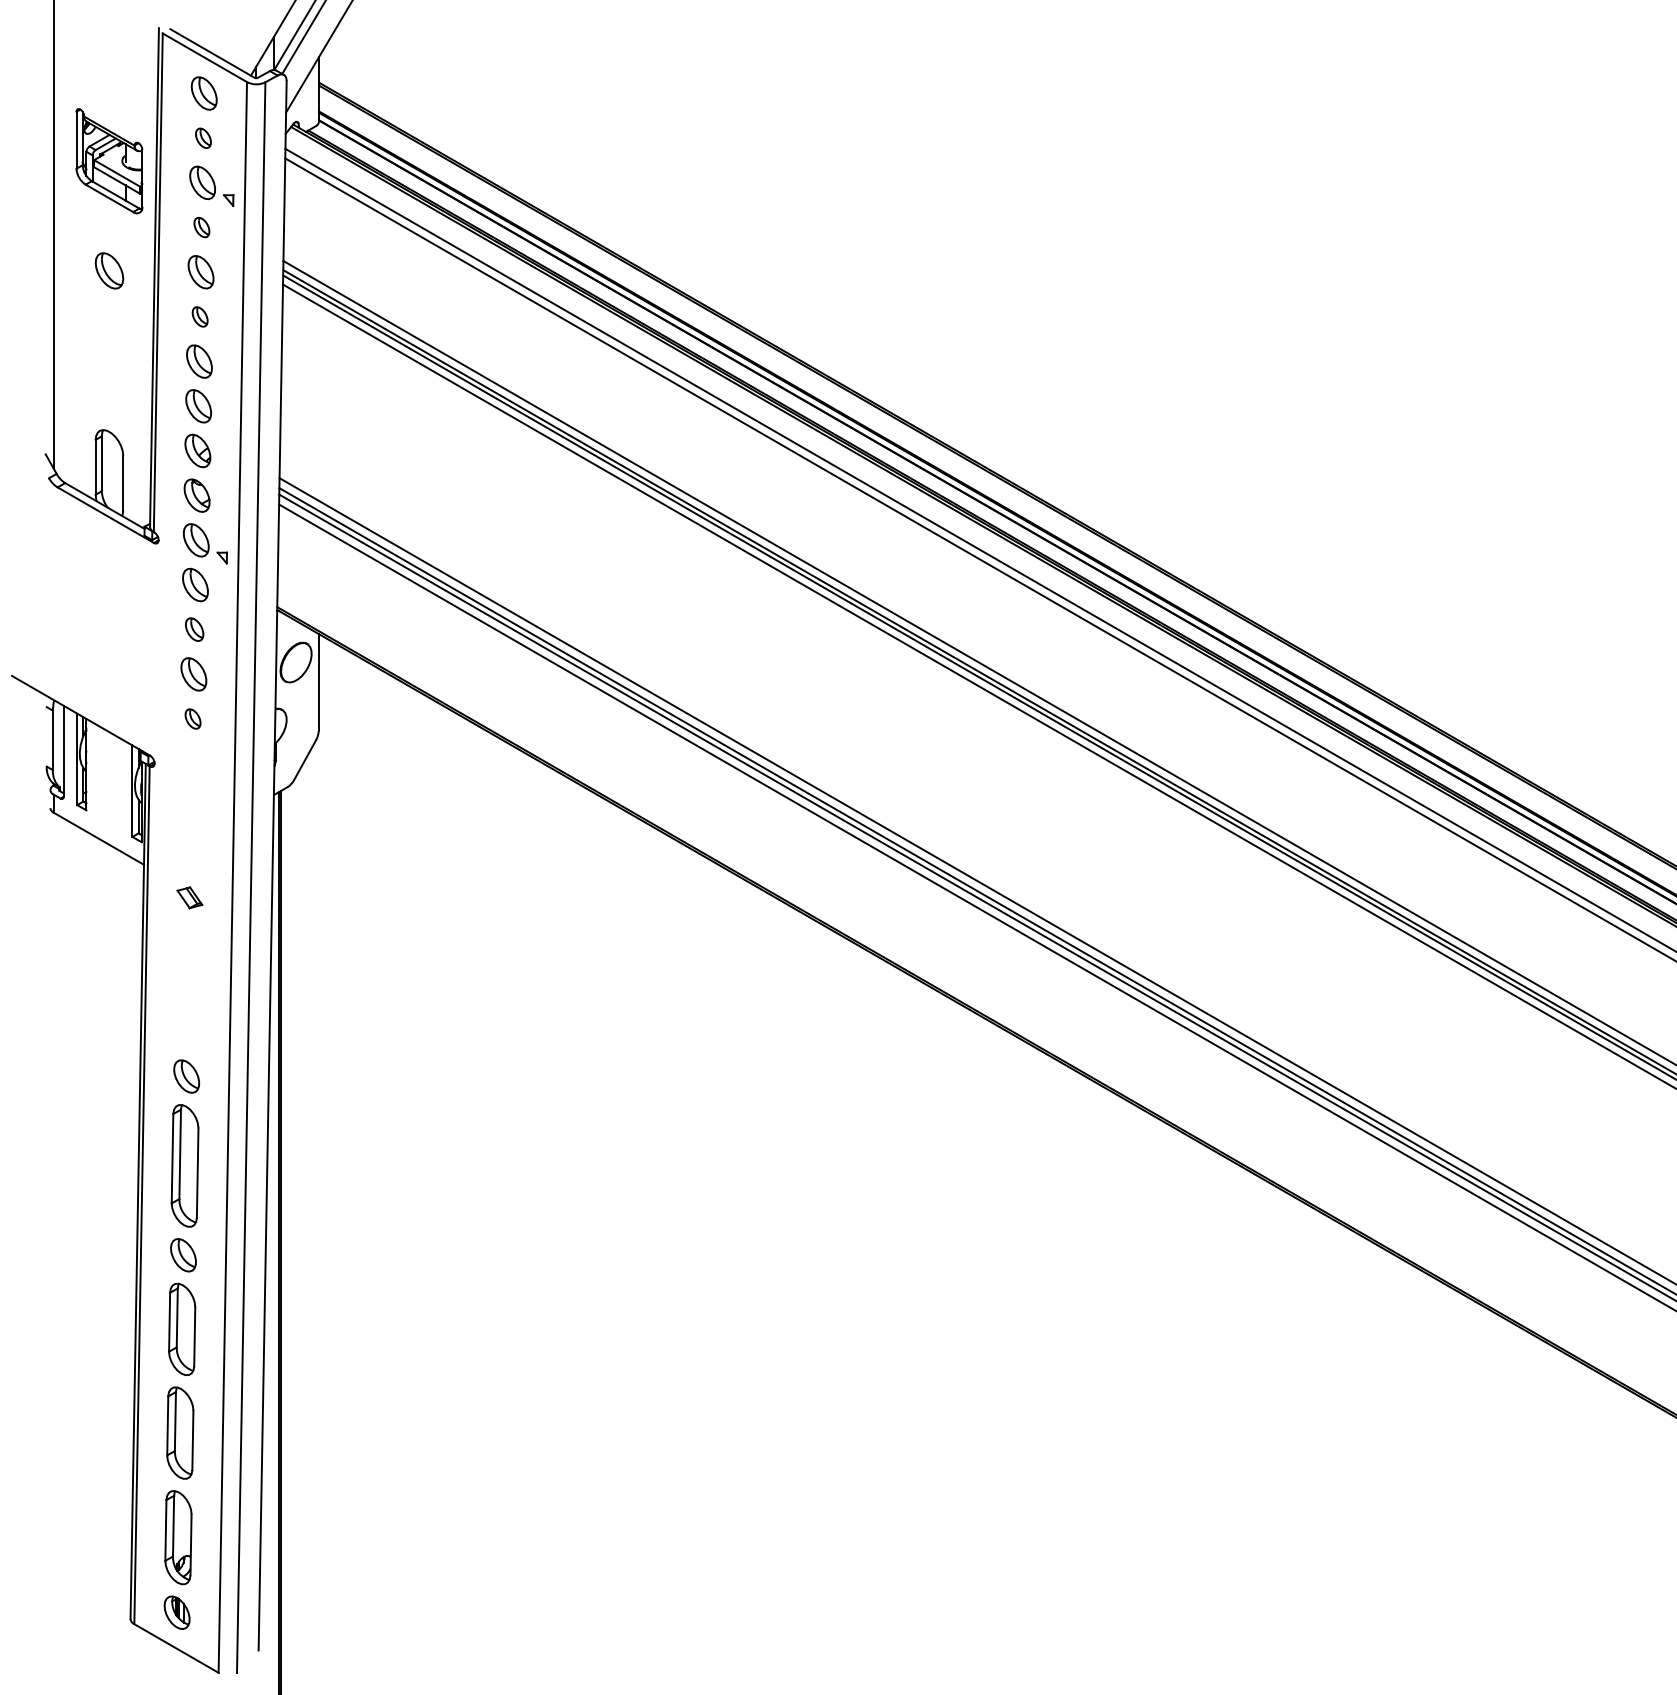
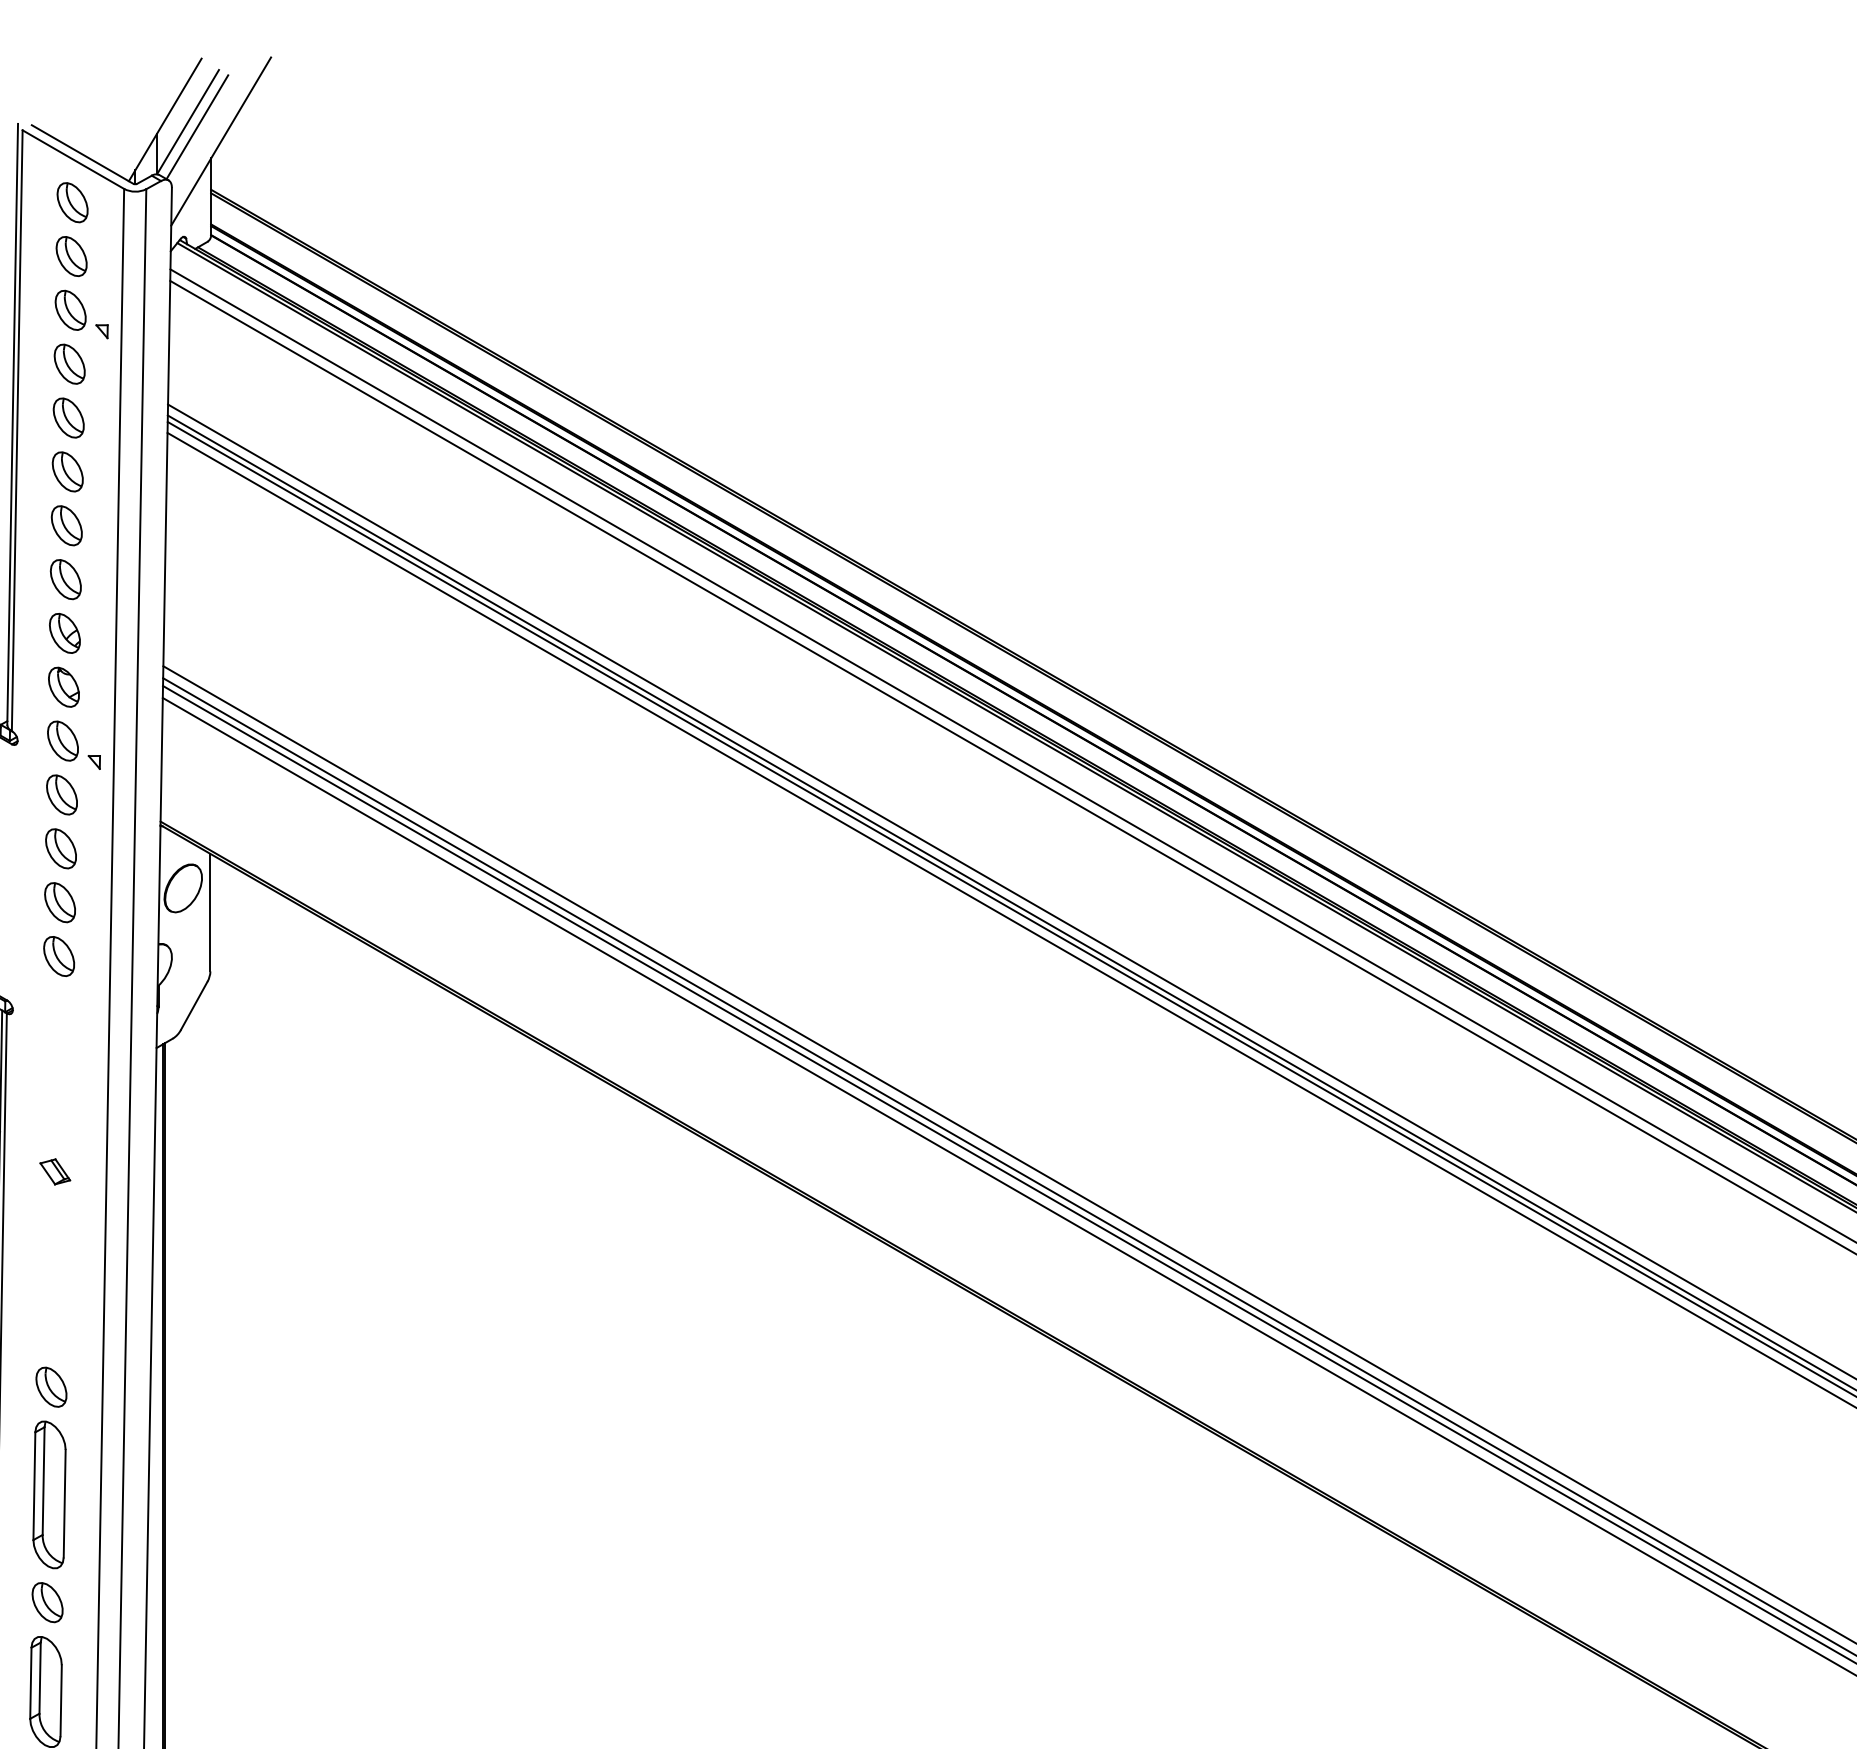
part: (203, 138) -> (71, 256), size x1.67
part: (201, 227) -> (69, 364), size x1.67
part: (199, 316) -> (66, 471), size x1.67
part: (194, 629) -> (60, 848), size x1.43
part: (192, 718) -> (58, 955), size x1.67

